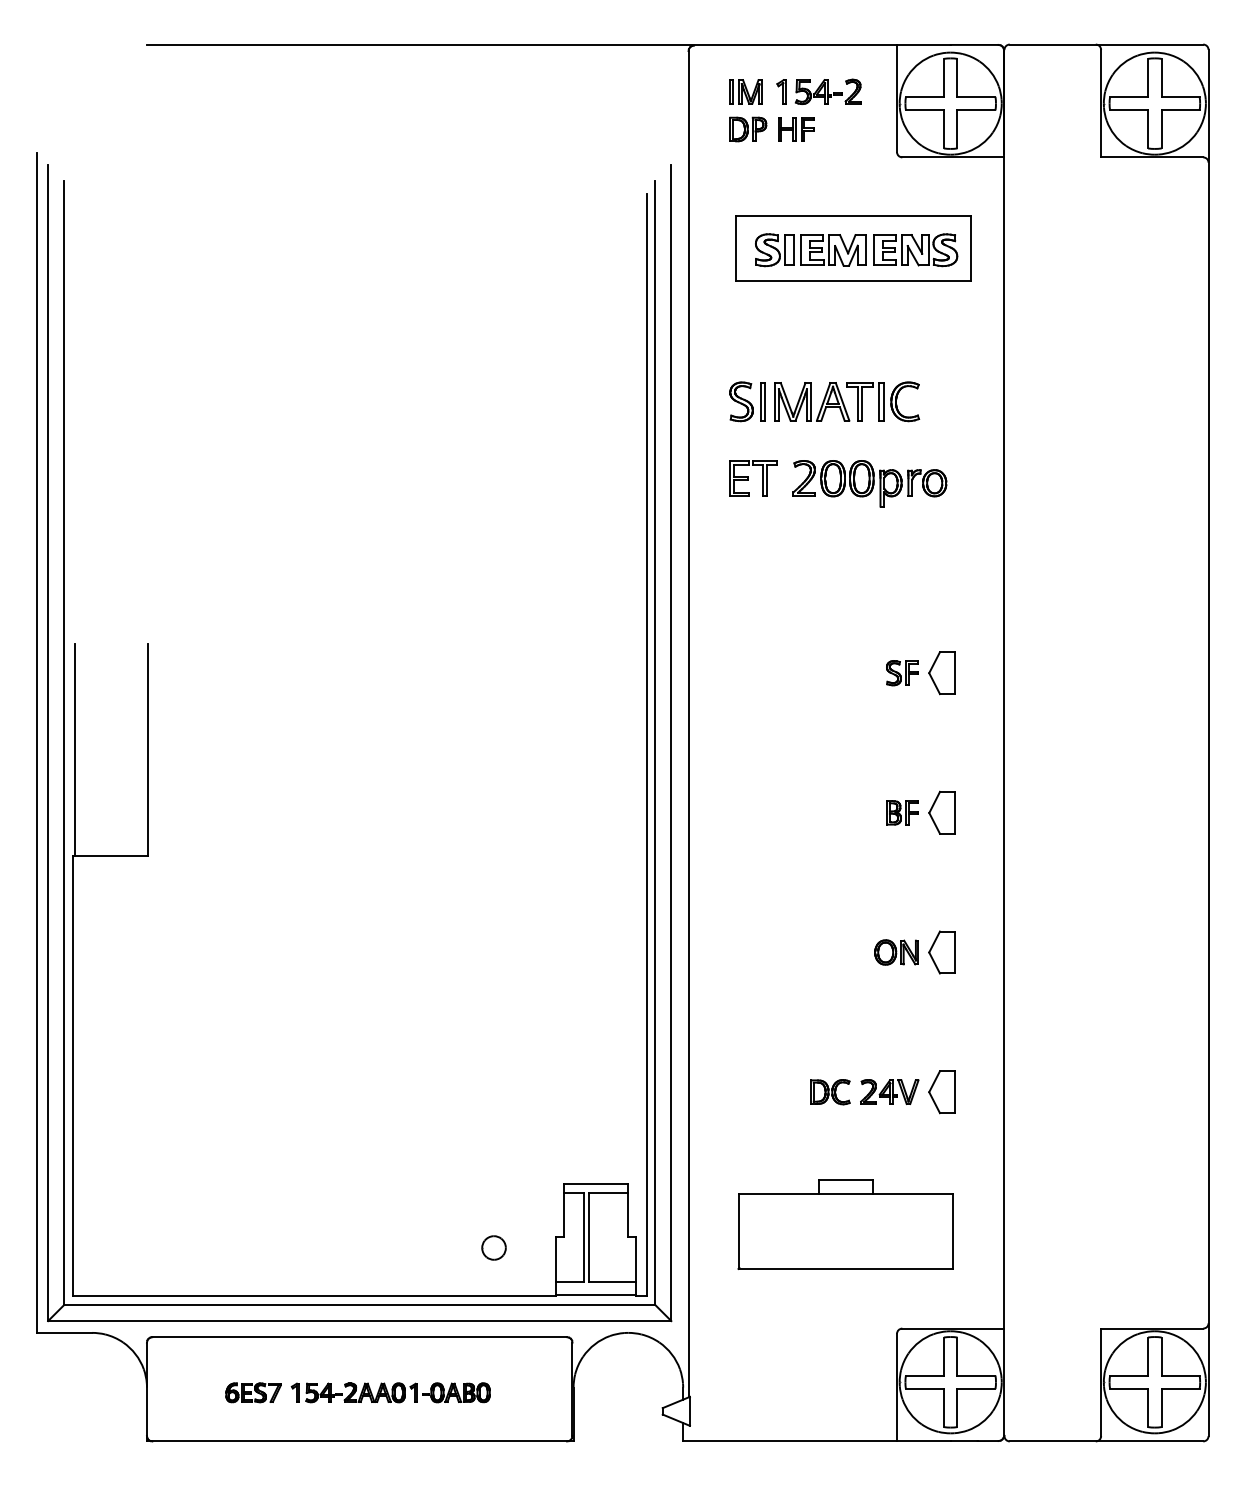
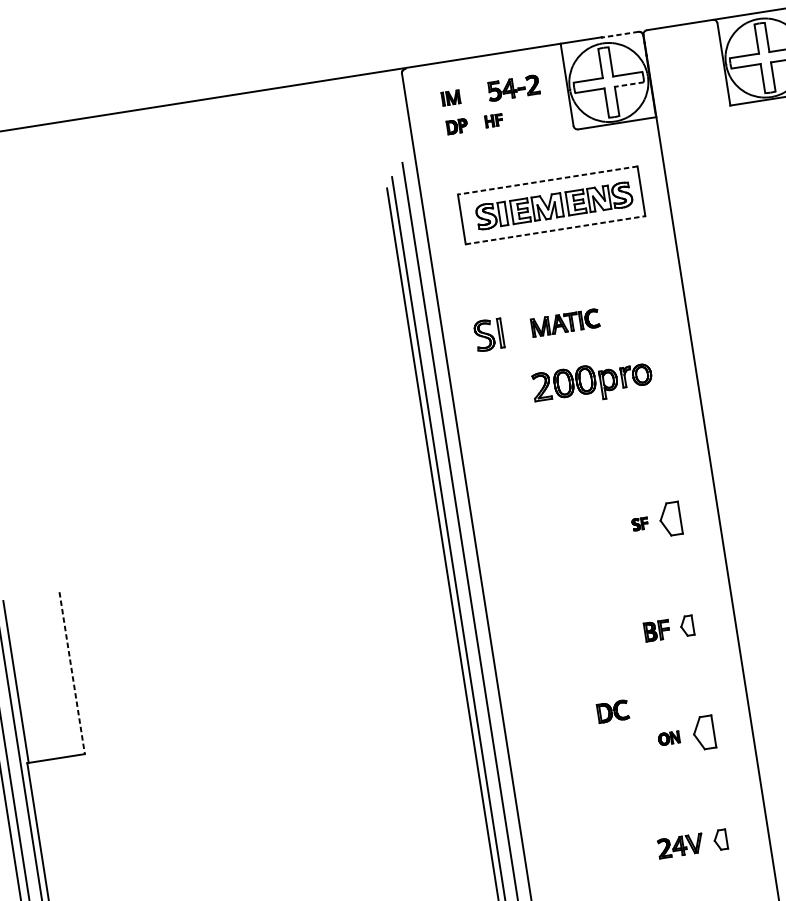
line: (974, 44) -> (619, 34), solid -> dashed
part: (745, 91) -> (450, 97), size x0.7
part: (781, 91) -> (477, 93), removed
line: (976, 110) -> (629, 84), solid -> dashed
part: (748, 129) -> (457, 126), size x0.7
part: (796, 129) -> (493, 120), size x0.6
line: (852, 216) -> (547, 180), solid -> dashed
line: (853, 281) -> (555, 230), solid -> dashed
part: (847, 401) -> (565, 322), size x0.6
part: (753, 478) -> (502, 392), removed
part: (902, 673) -> (640, 524), size x0.6
line: (148, 749) -> (72, 672), solid -> dashed
part: (941, 812) -> (686, 625), size x0.6
part: (896, 952) -> (669, 738), size x0.6
part: (830, 1092) -> (613, 711), moved
part: (941, 1092) -> (720, 840), size x0.6

